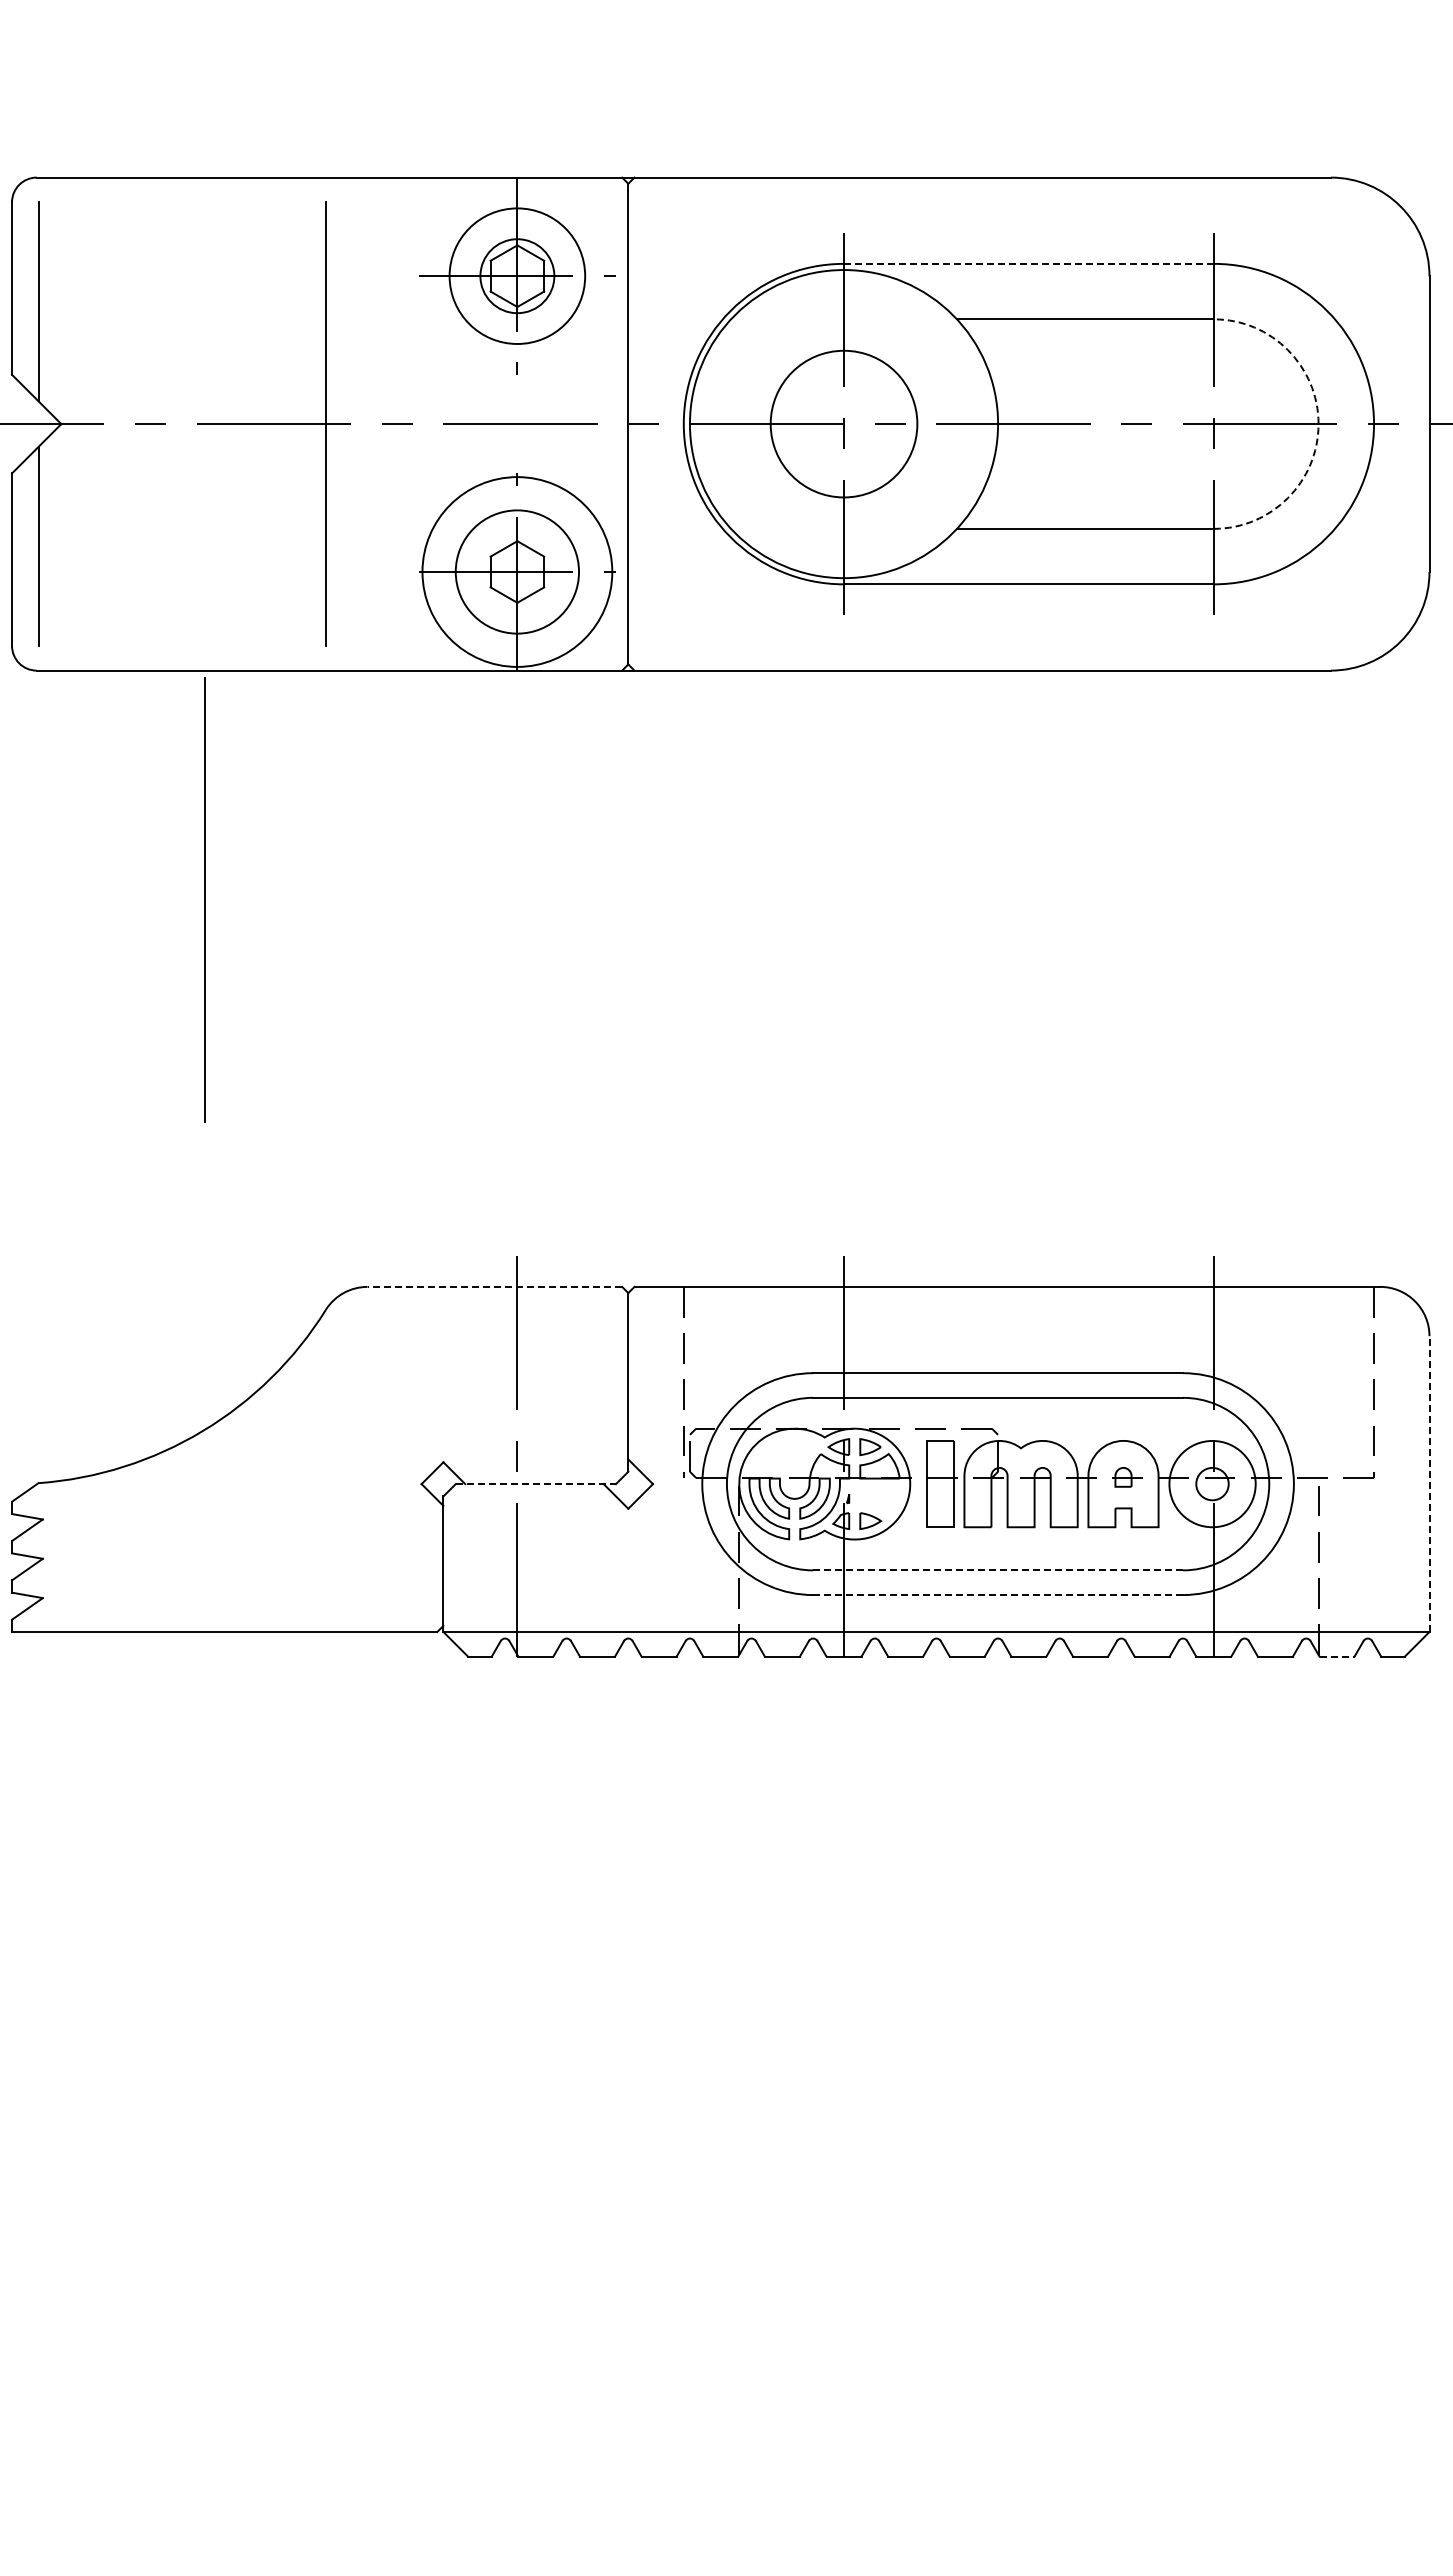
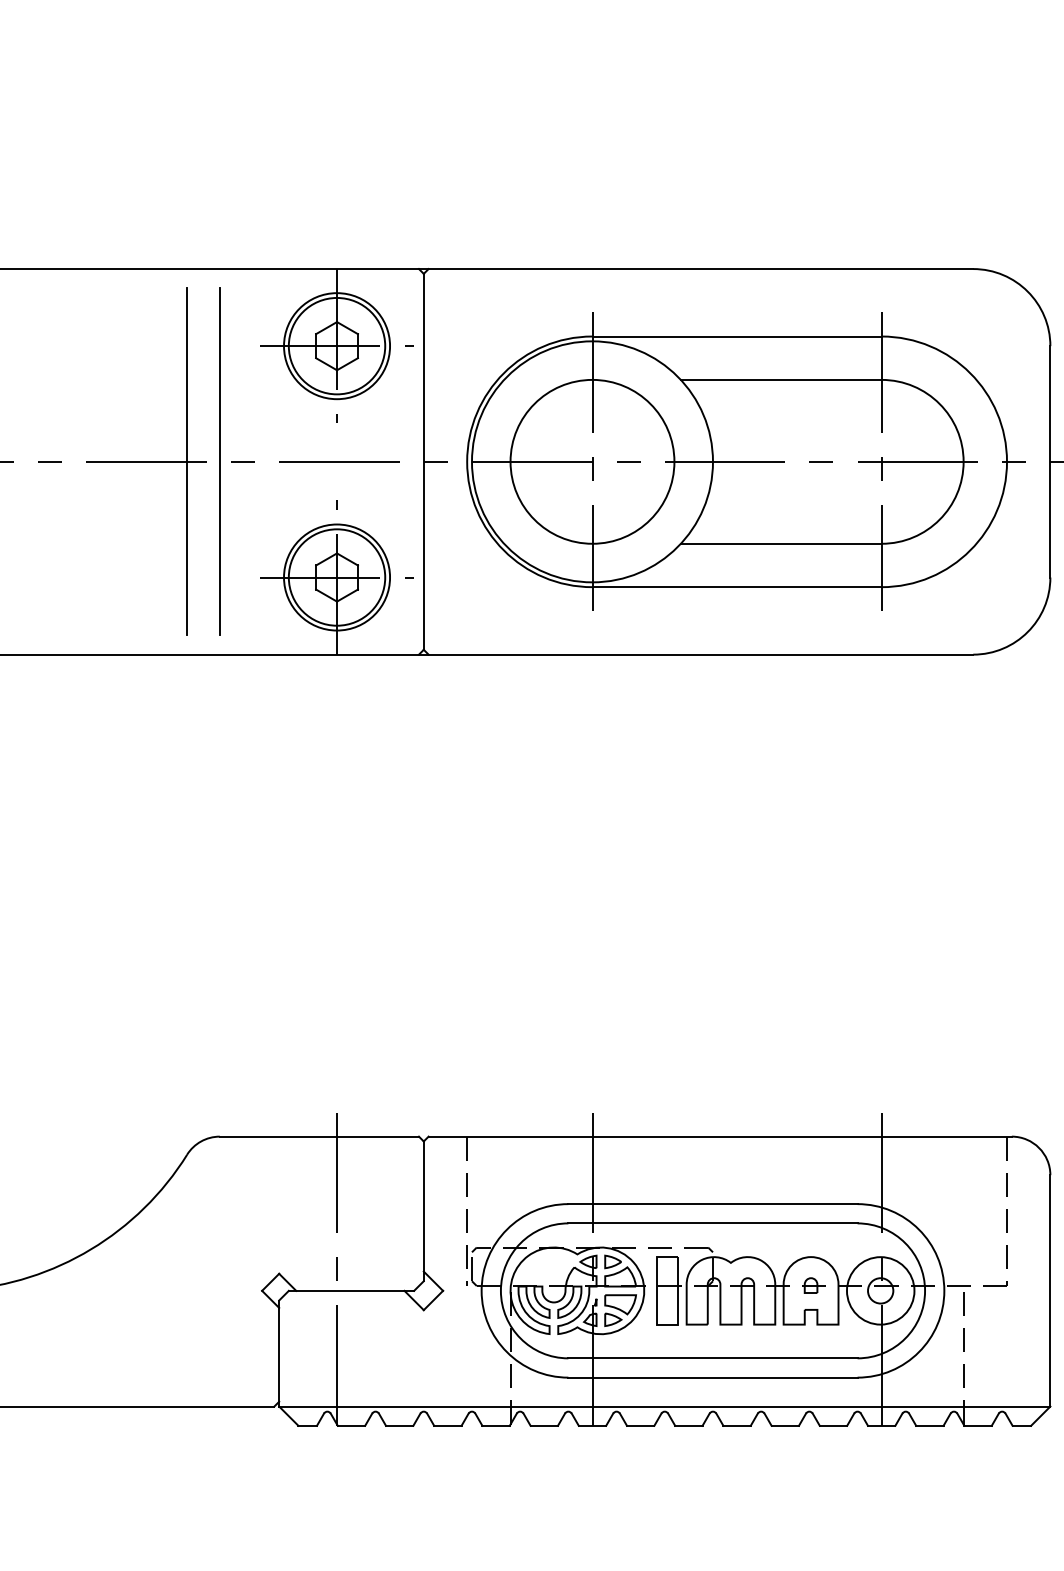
line: (1028, 263) -> (736, 336), dashed -> solid
circle: (517, 275) -> (337, 345), size x1.67
circle: (843, 423) -> (592, 461), size x1.43
arc: (1318, 424) -> (963, 462), dashed -> solid
circle: (517, 571) -> (337, 577), size x0.71
line: (204, 899) -> (219, 461), moved
line: (494, 1286) -> (319, 1136), dashed -> solid
line: (536, 1484) -> (351, 1291), dashed -> solid
line: (1429, 1484) -> (1050, 1291), dashed -> solid
part: (879, 1501) -> (620, 1304), added
line: (998, 1570) -> (713, 1358), dashed -> solid
line: (998, 1595) -> (713, 1377), dashed -> solid
line: (1337, 1656) -> (978, 1425), dashed -> solid

